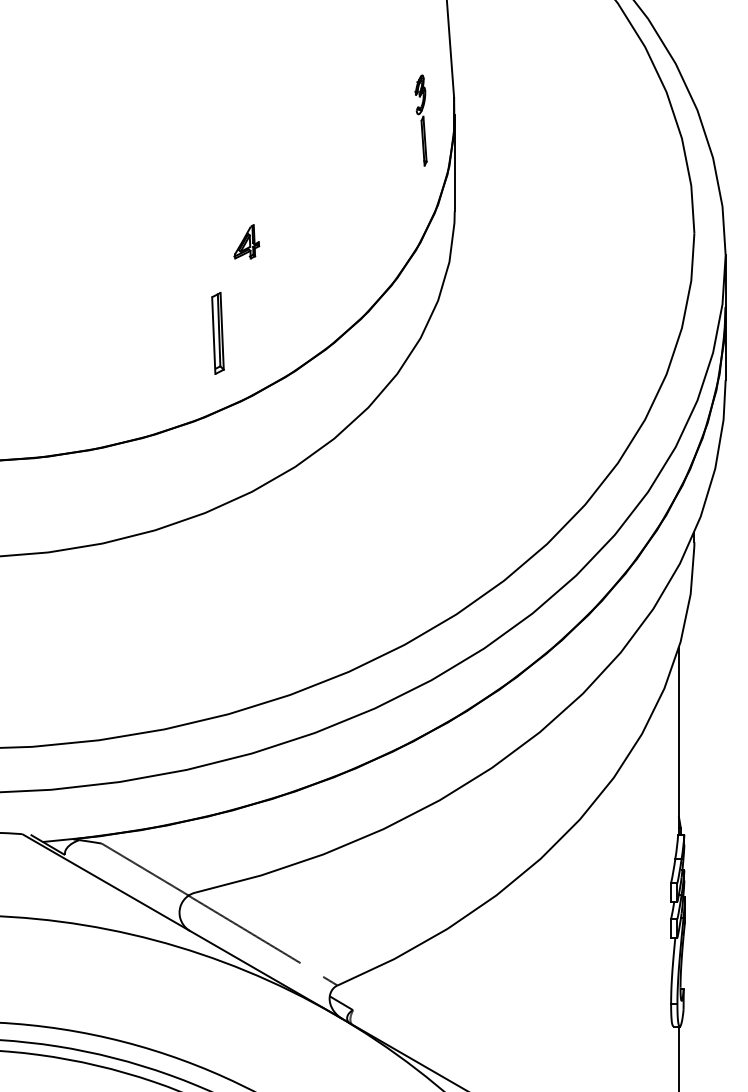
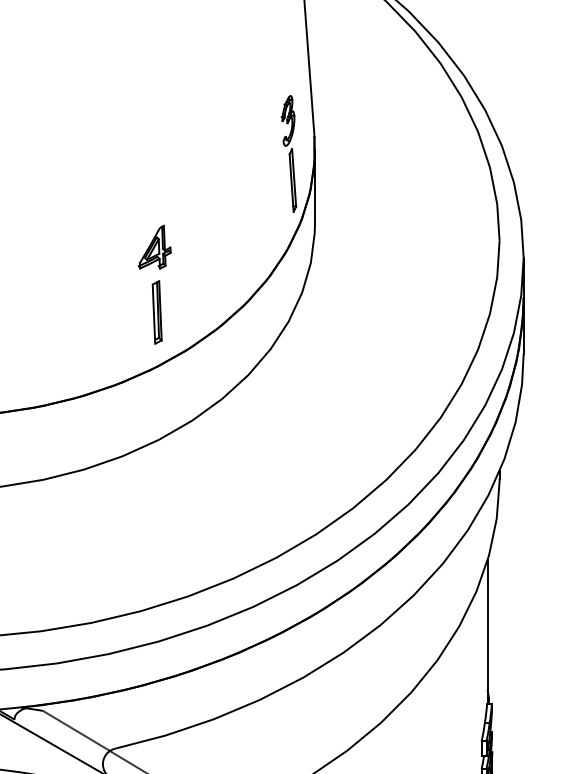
part: (420, 120) -> (288, 153), size x1.67
part: (246, 241) -> (154, 247), size x1.67
part: (217, 333) -> (156, 312), moved

